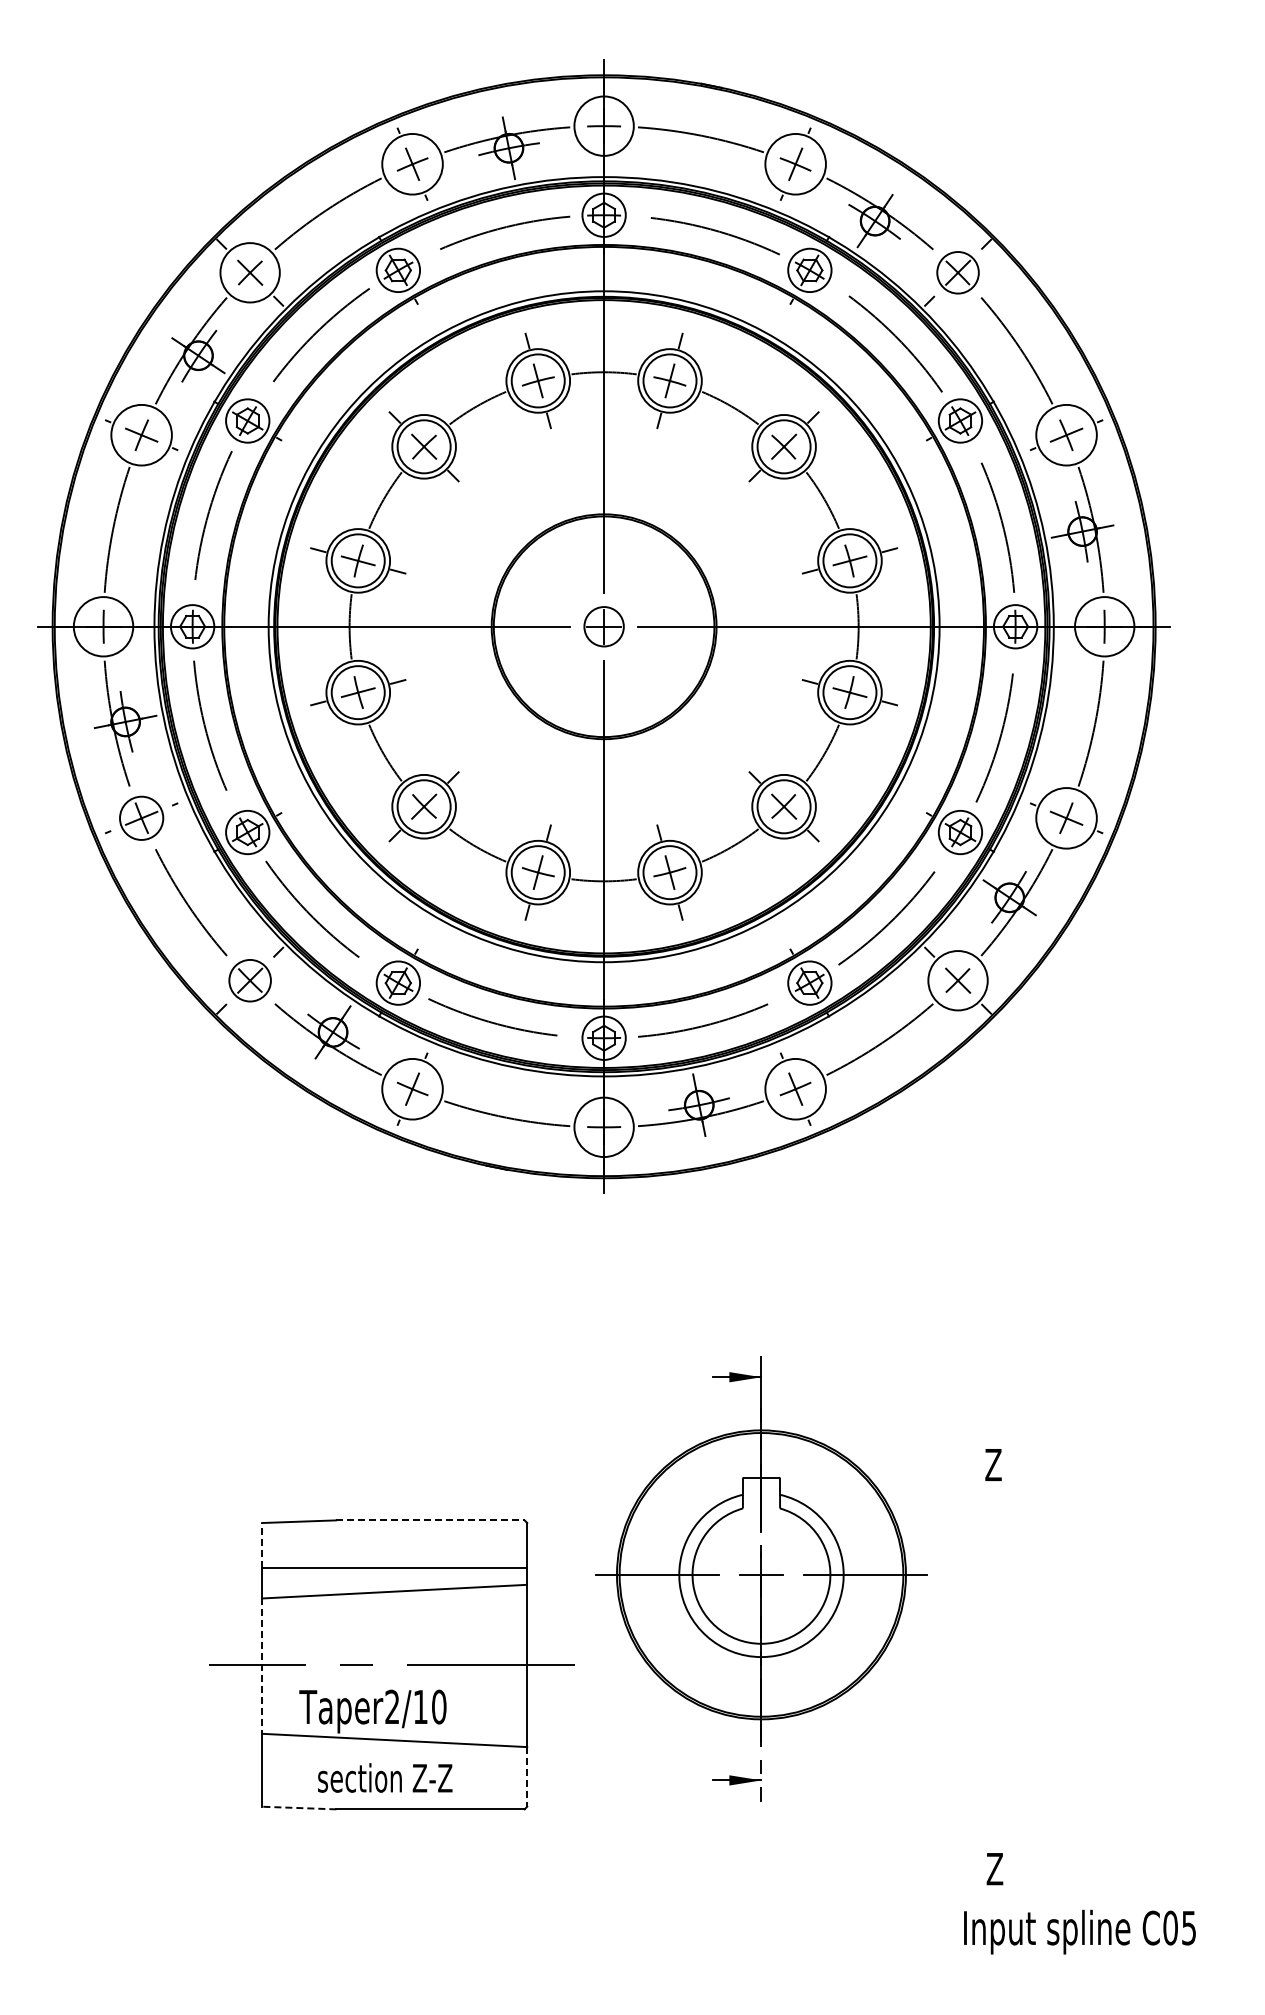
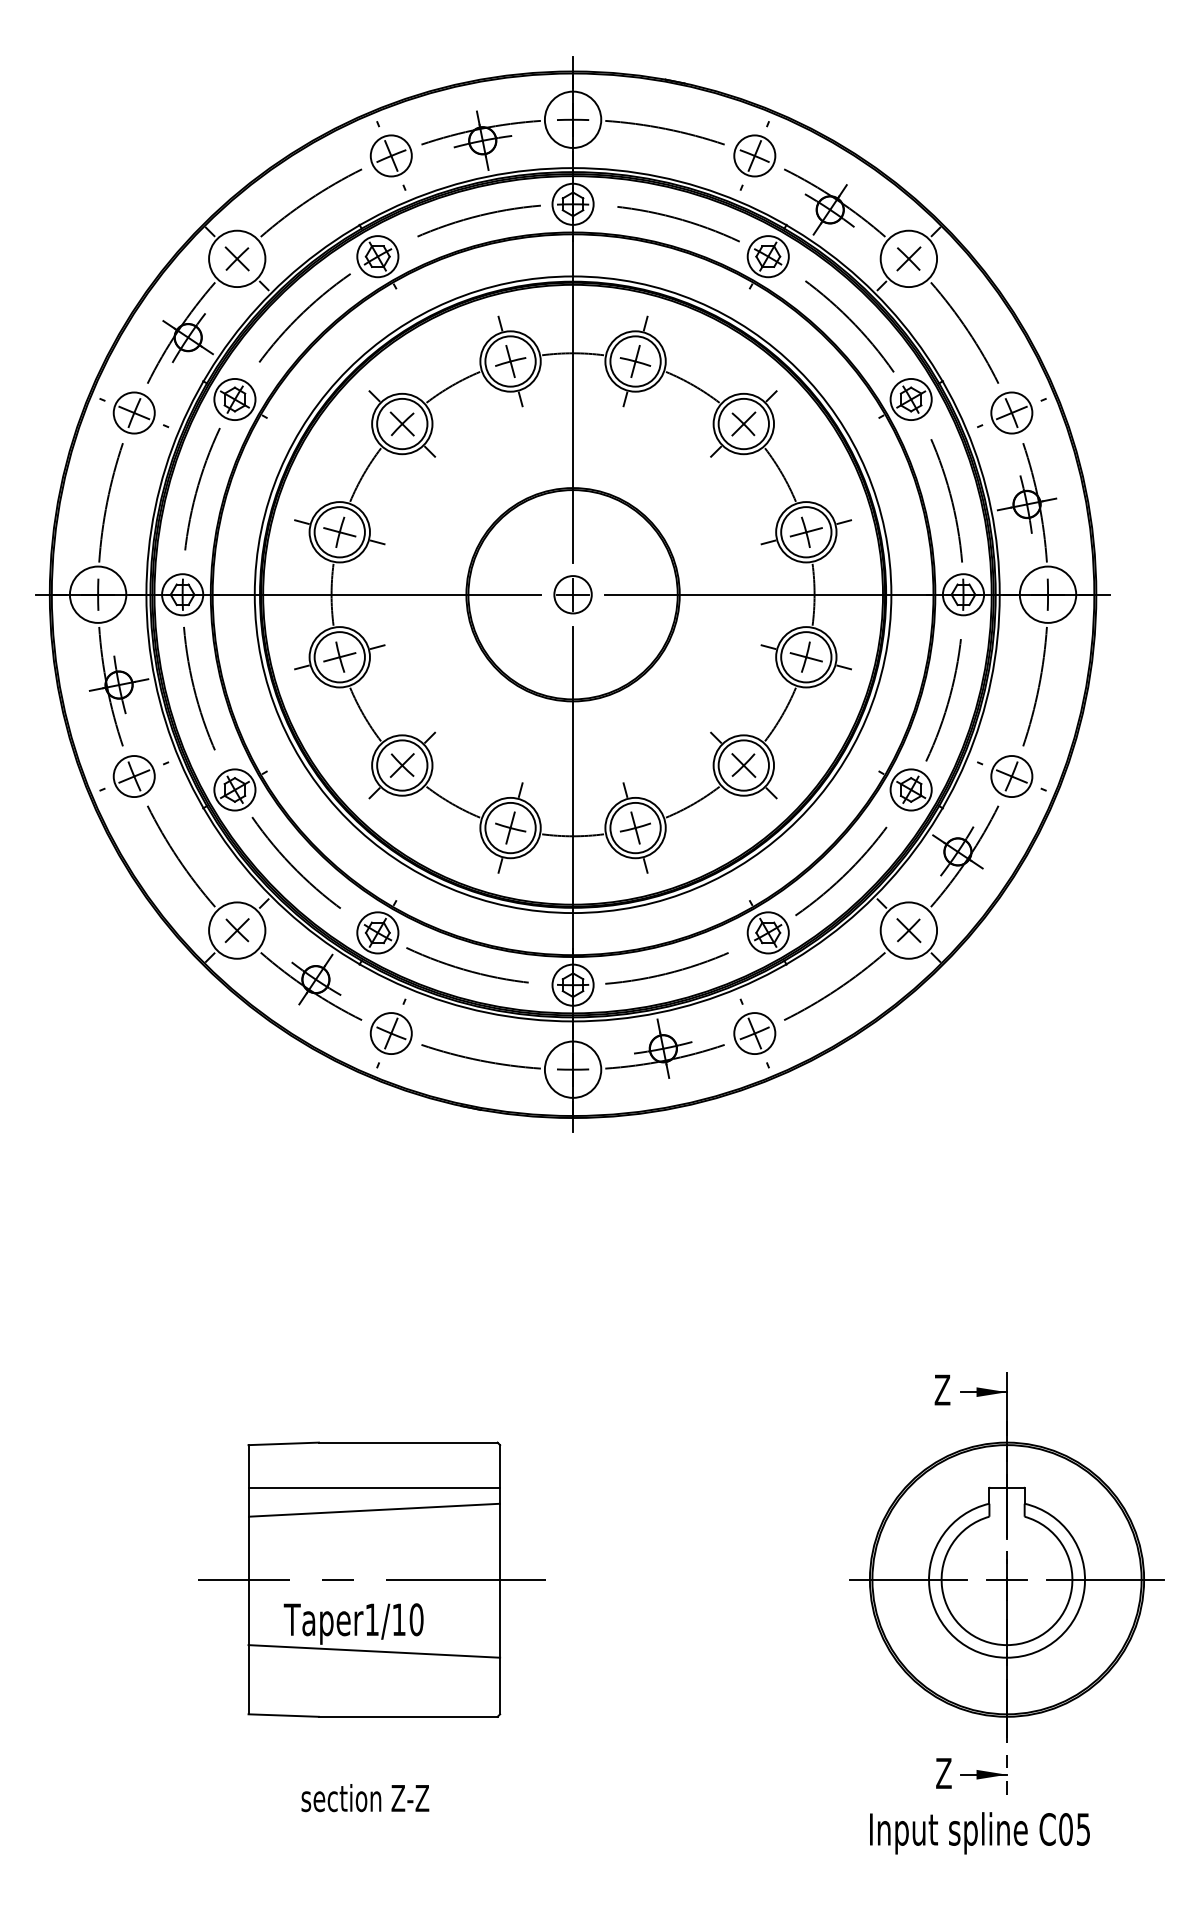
circle: (412, 163) -> (391, 155), size x0.71
circle: (795, 163) -> (754, 155), size x0.71
circle: (957, 272) -> (908, 258), size x1.43
circle: (141, 434) -> (134, 412), size x0.71
circle: (1066, 434) -> (1011, 412), size x0.71
circle: (1066, 817) -> (1011, 775), size x0.71
circle: (249, 980) -> (236, 930), size x1.43
circle: (412, 1088) -> (391, 1032), size x0.71
circle: (795, 1088) -> (754, 1032), size x0.71
line: (430, 1520) -> (408, 1442), dashed -> solid
line: (262, 1544) -> (248, 1465), dashed -> solid
part: (761, 1578) -> (1007, 1583), moved
line: (262, 1666) -> (248, 1581), dashed -> solid
text: (391, 1706) -> (371, 1619), Taper2/10 -> Taper1/10
line: (527, 1776) -> (500, 1685), dashed -> solid
text: (385, 1777) -> (365, 1797), moved
line: (298, 1808) -> (283, 1715), dashed -> solid
text: (1079, 1931) -> (979, 1832), moved

